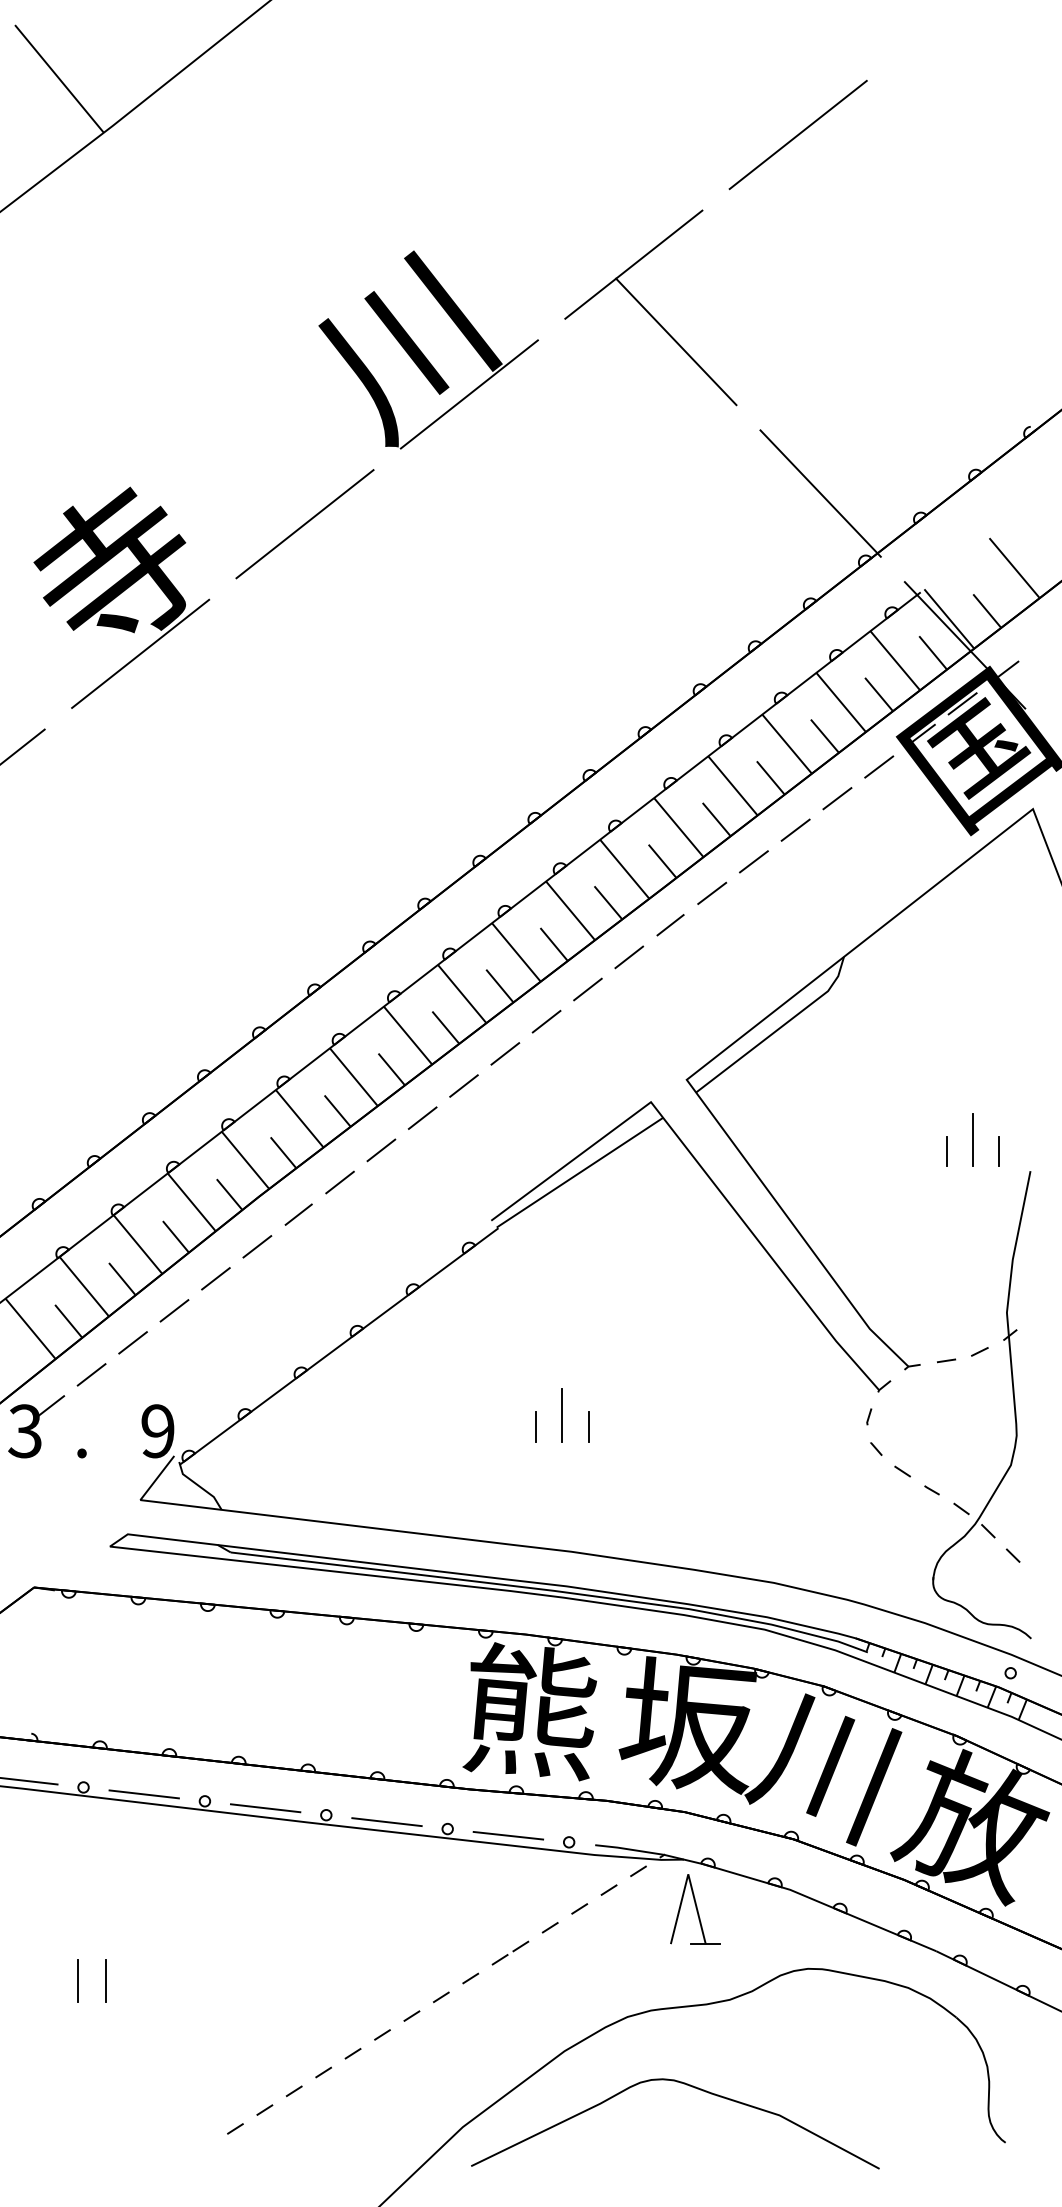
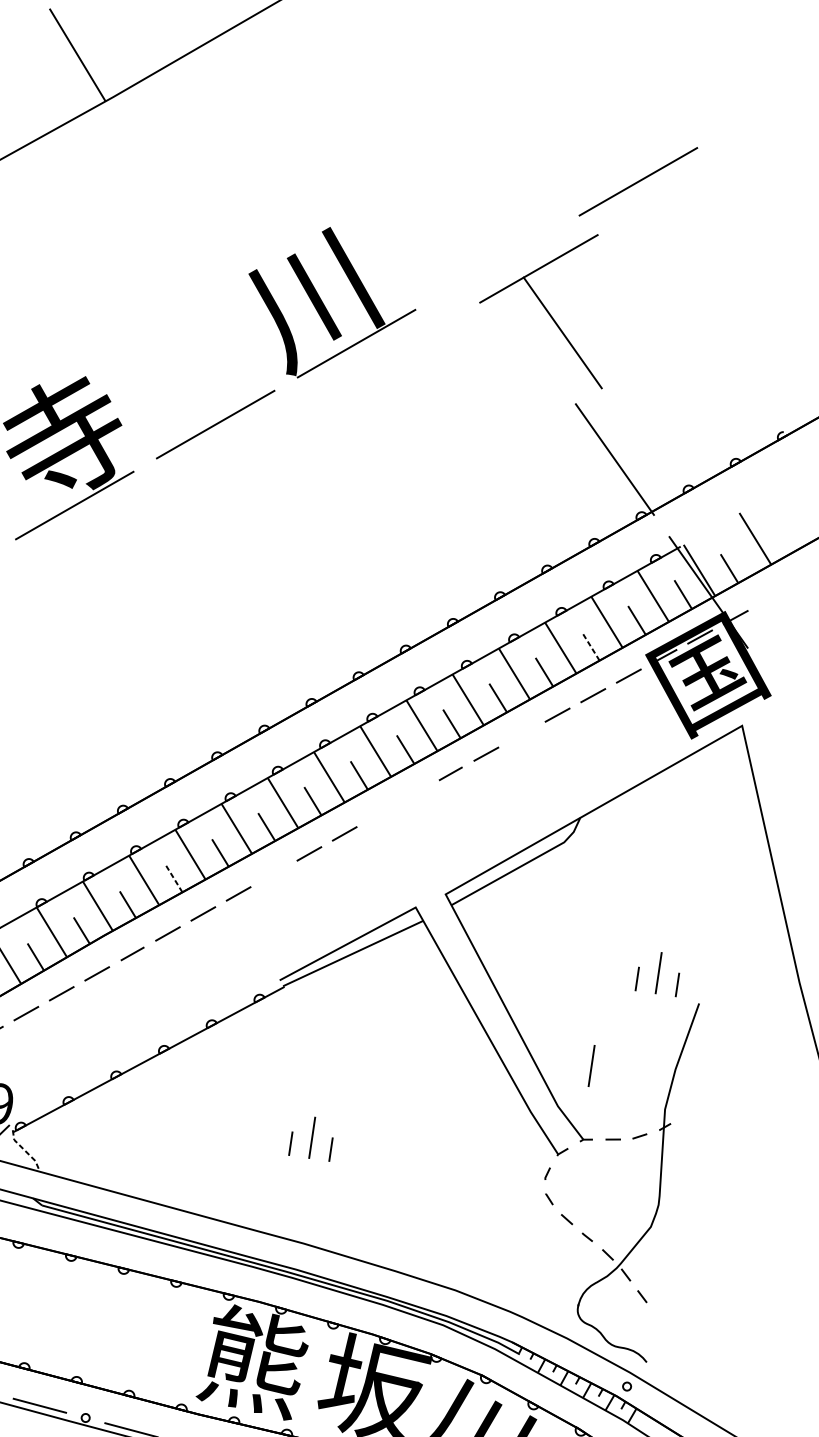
part: (650, 307) -> (546, 303), moved
line: (824, 736) -> (590, 646), solid -> dashed
line: (753, 861) -> (521, 734), removed
line: (629, 957) -> (415, 794), removed
line: (587, 989) -> (379, 813), removed
line: (463, 1085) -> (273, 873), removed
line: (337, 1110) -> (174, 878), solid -> dashed
line: (904, 1270) -> (591, 1065), added
line: (199, 1486) -> (25, 1151), solid -> dashed

